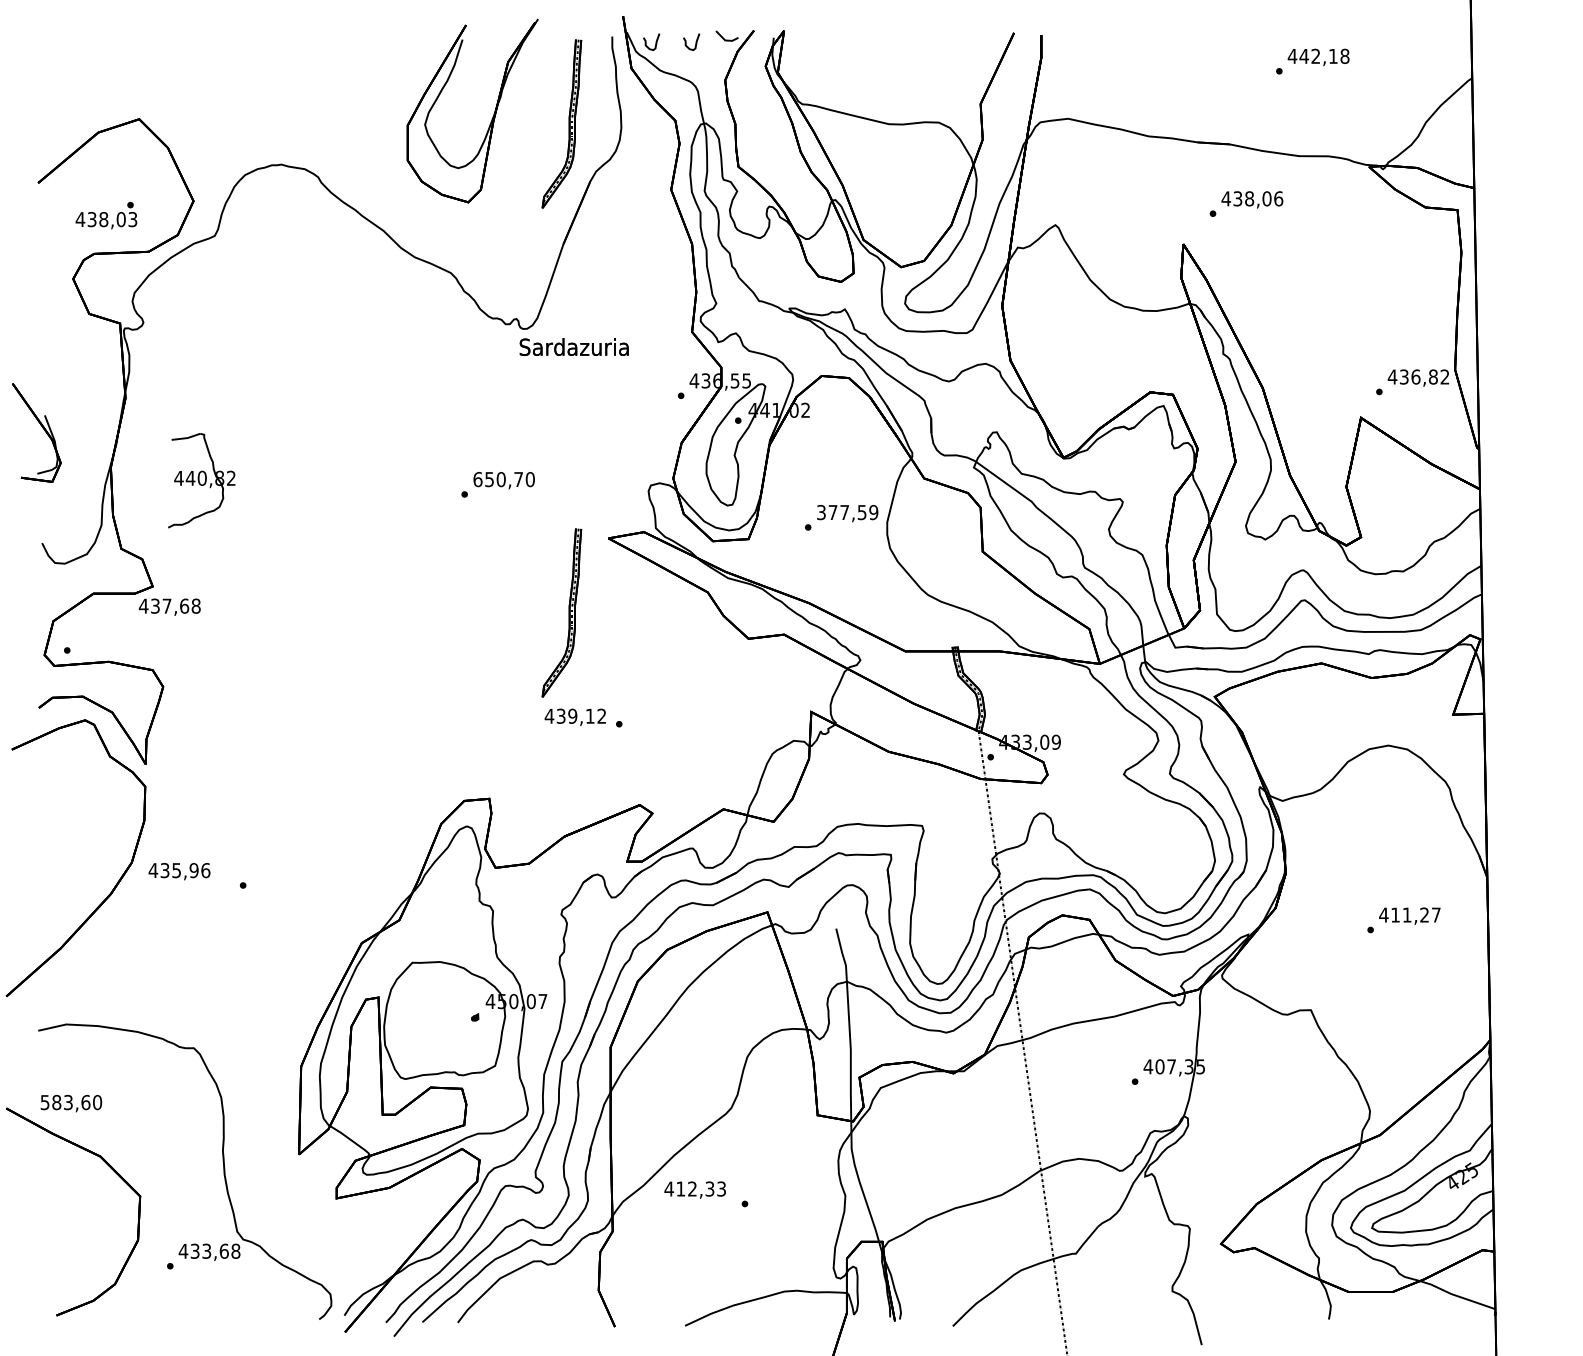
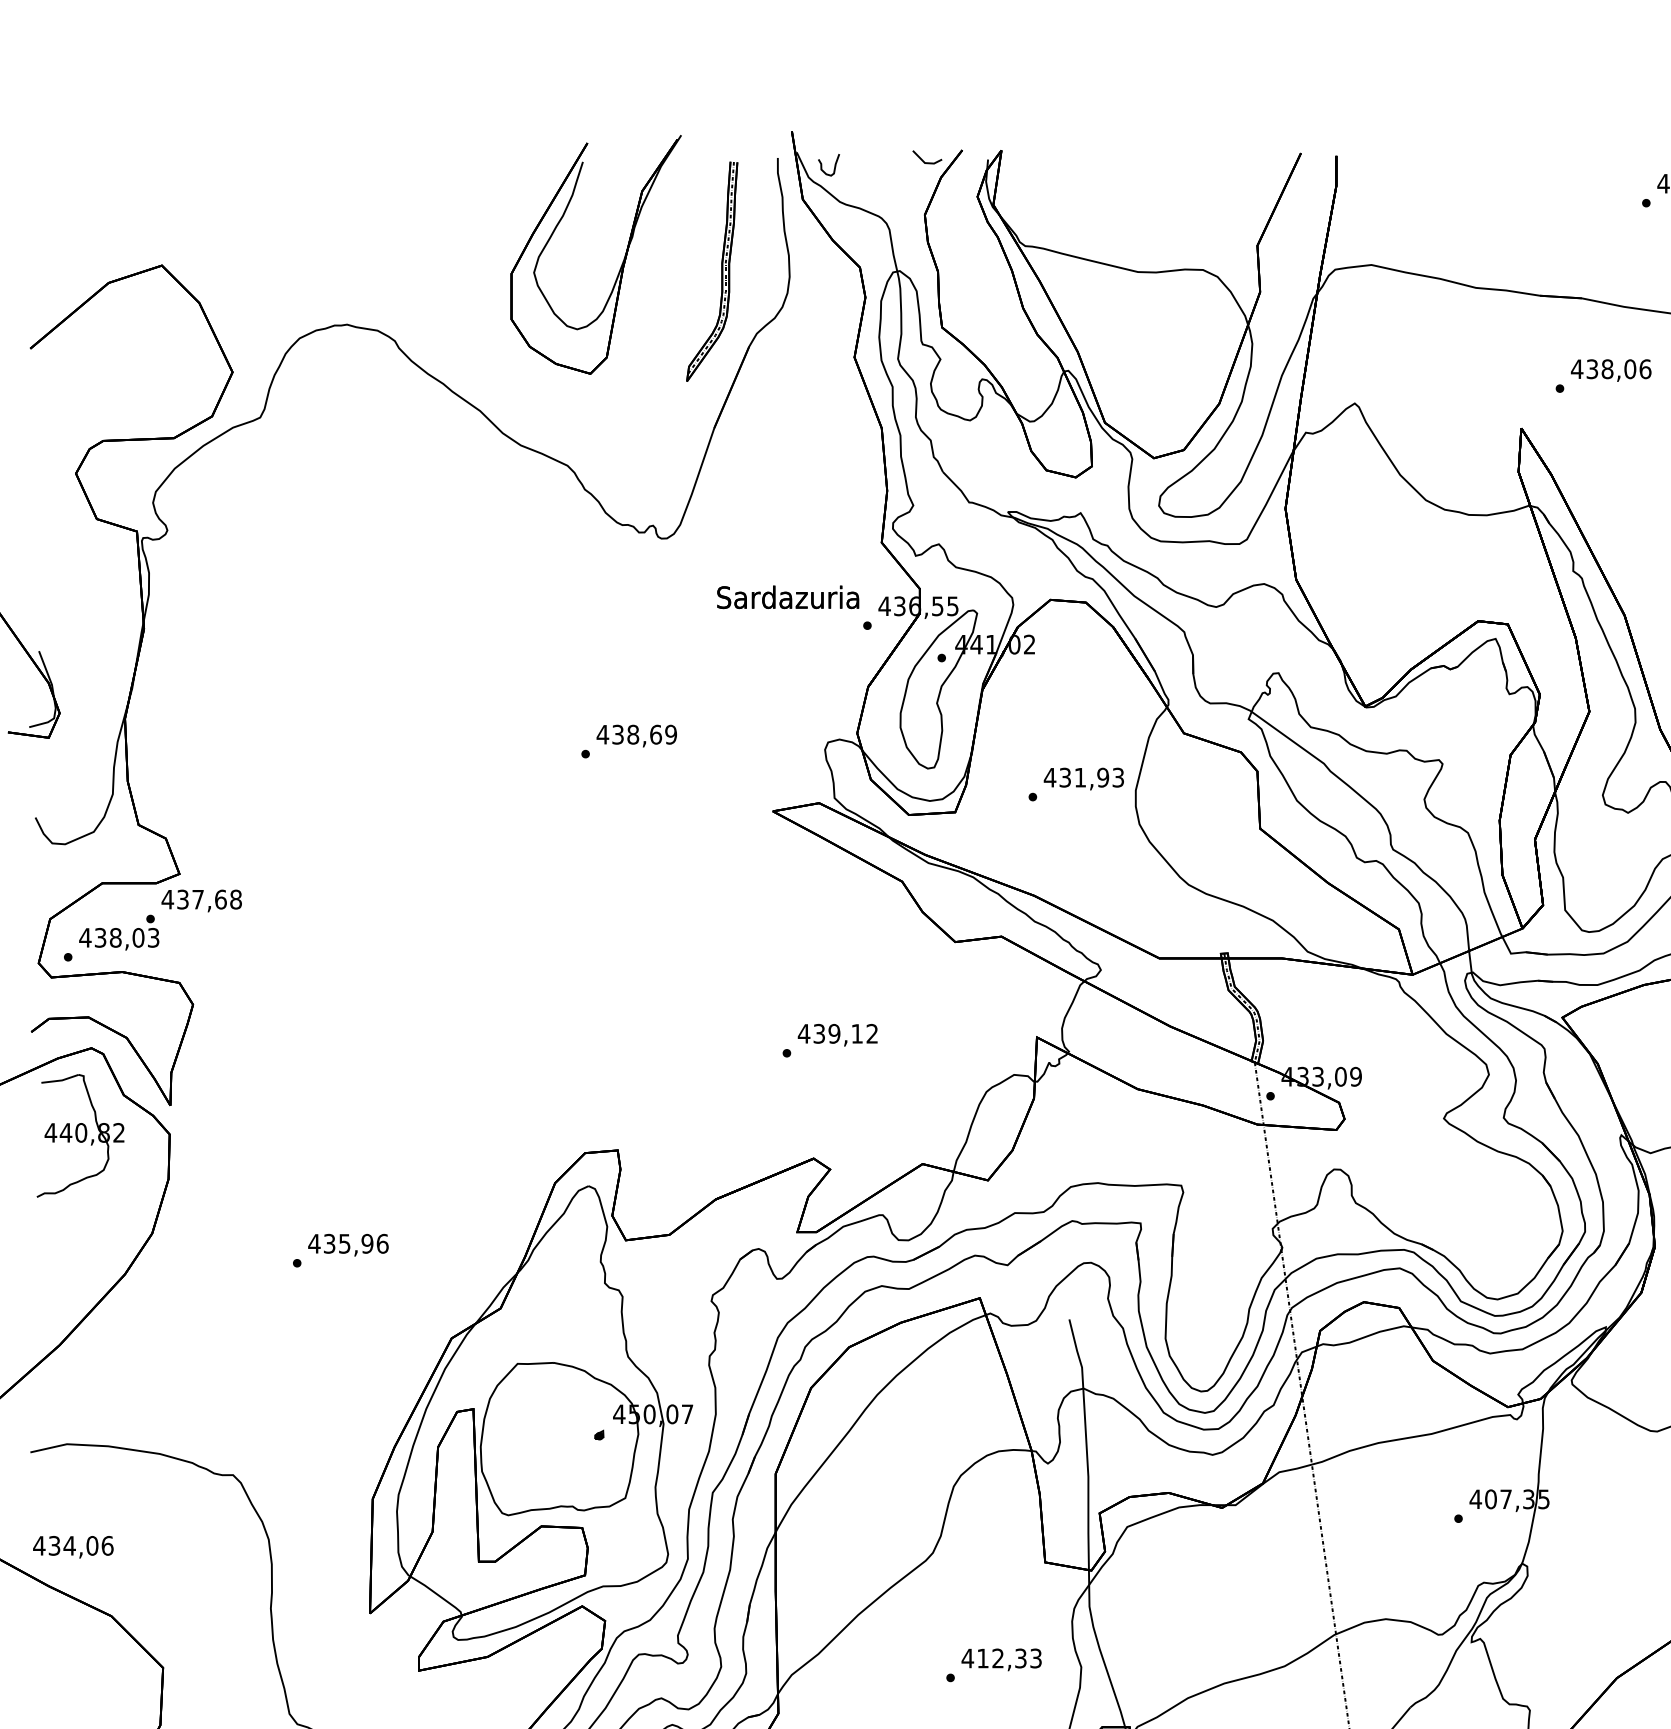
curve: (695, 42) -> (886, 165), removed
text: (106, 215) -> (119, 932), moved
text: (573, 346) -> (787, 596), moved
text: (503, 479) -> (636, 734), 650,70 -> 438,69
part: (201, 480) -> (80, 1135), moved
text: (847, 512) -> (1084, 777), 377,59 -> 431,93
part: (568, 612) -> (720, 907), removed
text: (574, 716) -> (836, 1034), moved
text: (179, 871) -> (348, 1245), moved
text: (71, 1102) -> (73, 1545), 583,60 -> 434,06
text: (694, 1189) -> (1000, 1659), moved

